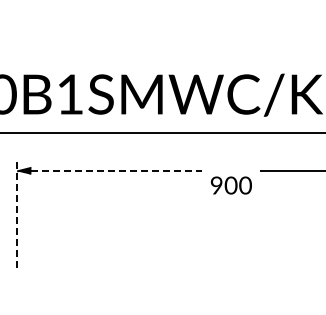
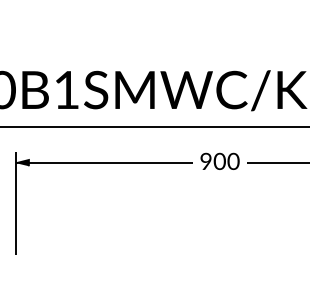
line: (116, 171) -> (110, 163), dashed -> solid
text: (231, 185) -> (220, 161), moved
line: (17, 214) -> (16, 204), dashed -> solid

